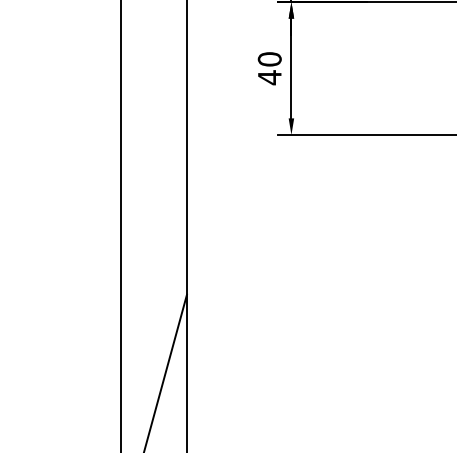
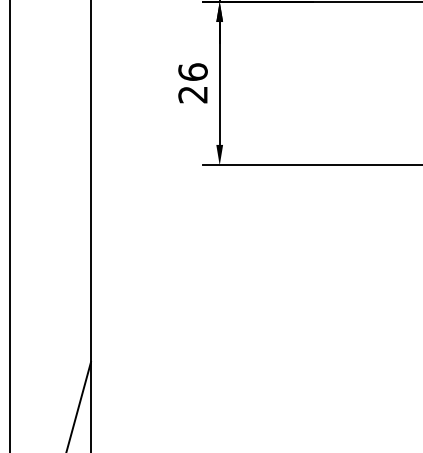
text: (269, 68) -> (192, 83), 40 -> 26

